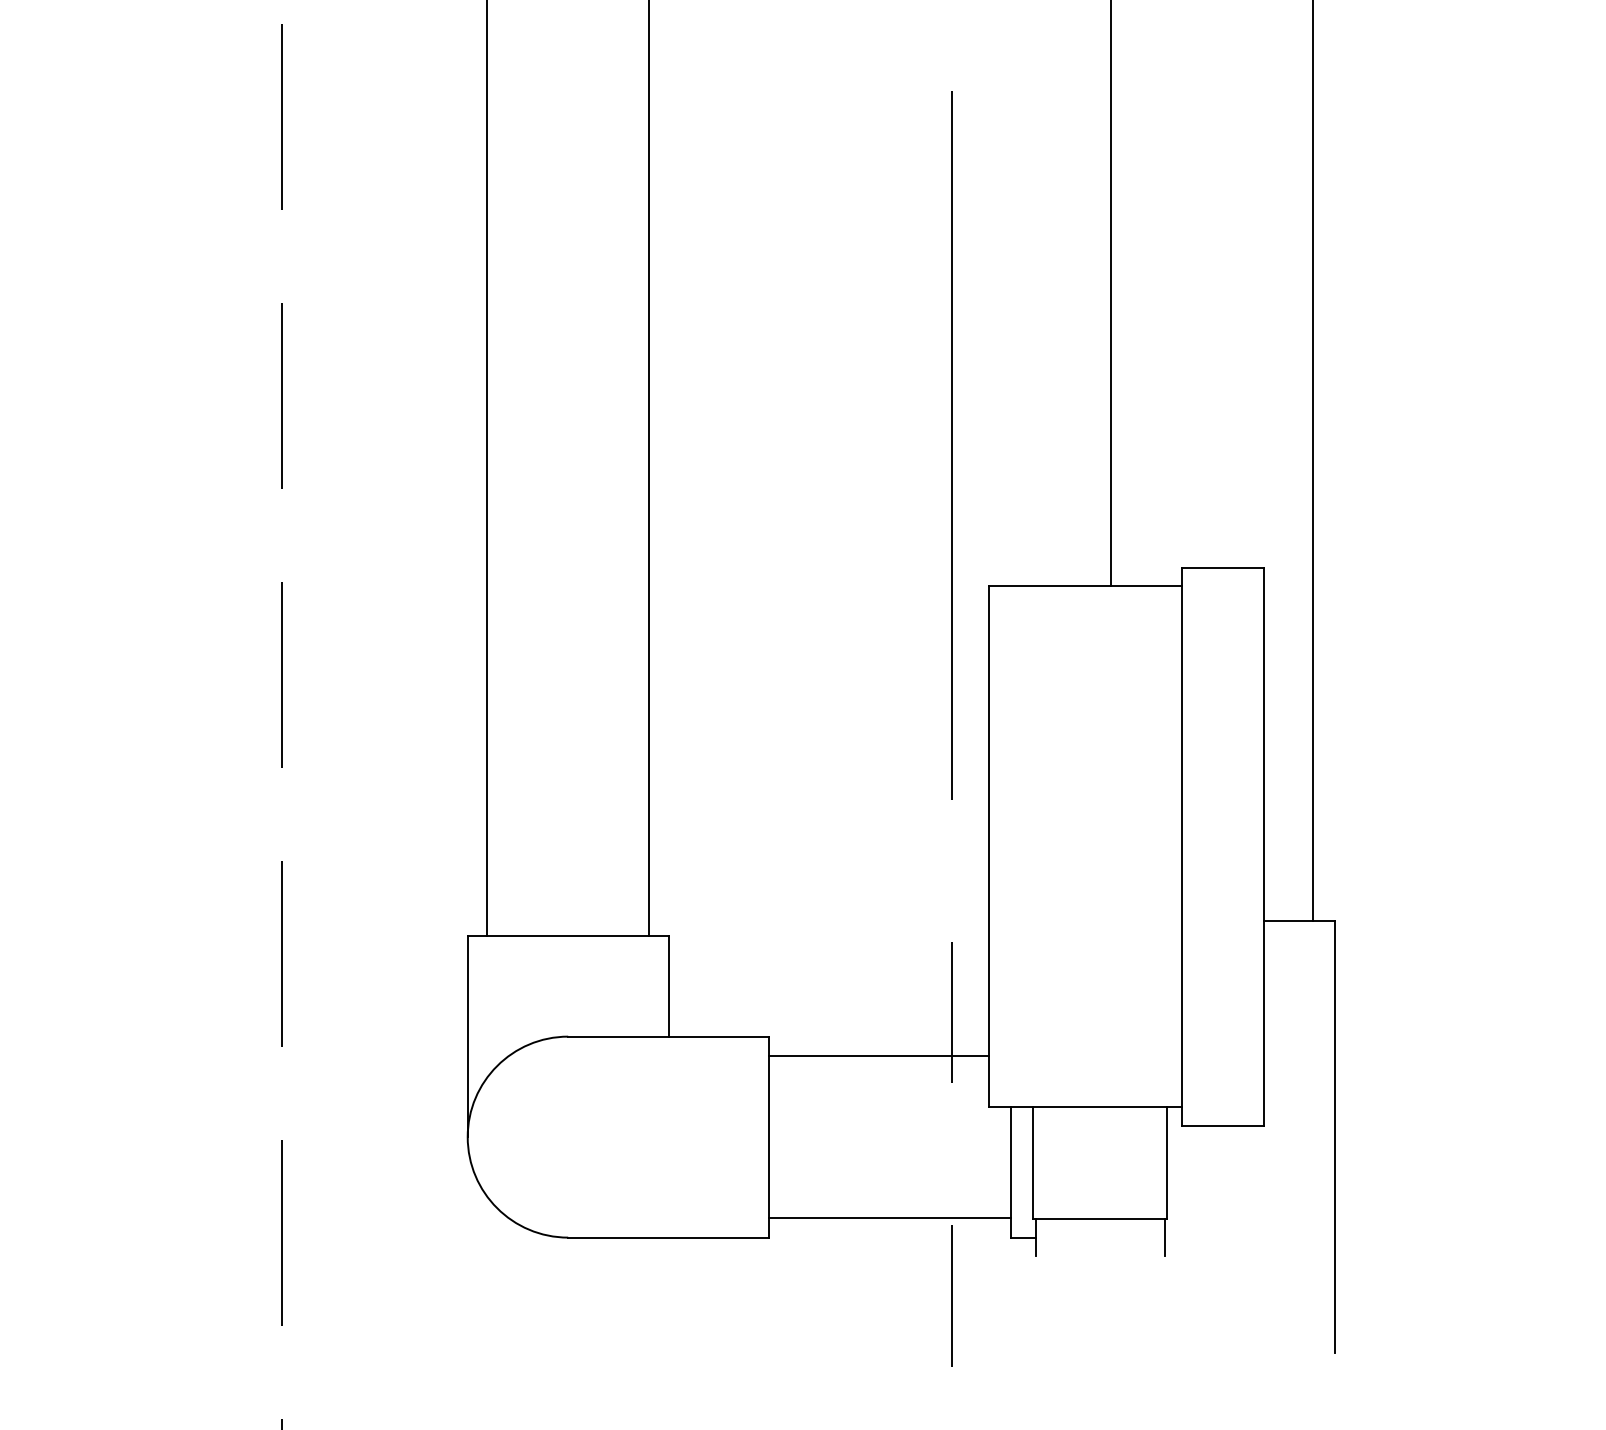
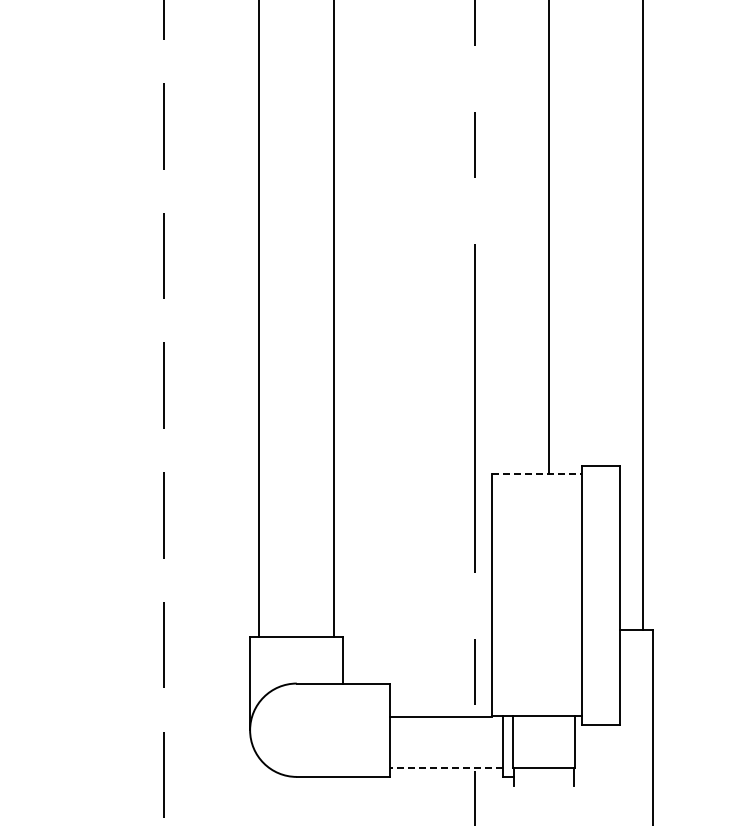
line: (1086, 586) -> (537, 474), solid -> dashed
line: (879, 1055) -> (441, 716), moved
line: (888, 1217) -> (445, 767), solid -> dashed

